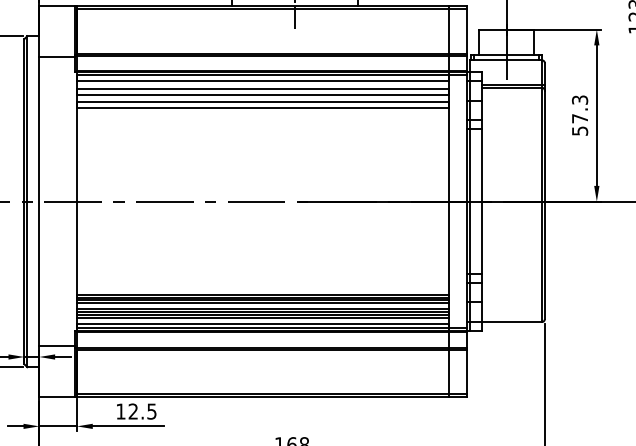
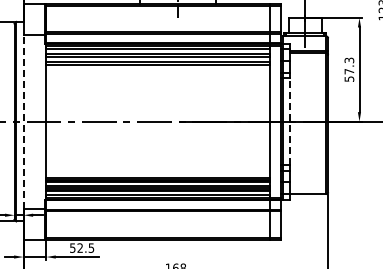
line: (39, 201) -> (23, 121), solid -> dashed
line: (482, 201) -> (290, 121), solid -> dashed
text: (120, 410) -> (72, 247), 12.5 -> 52.5

